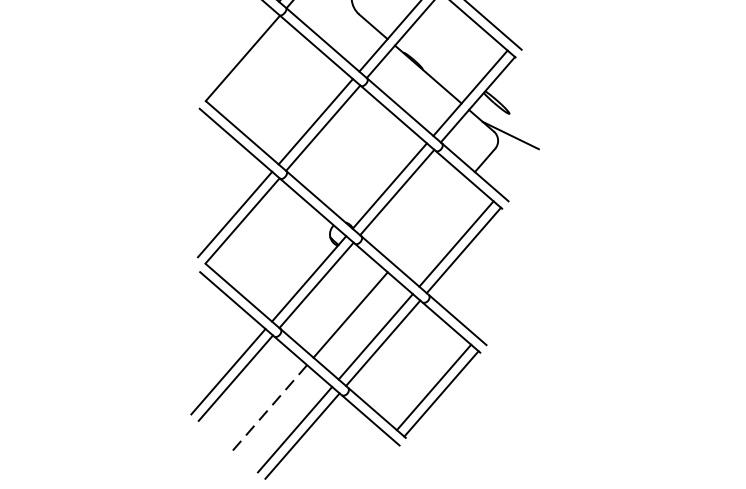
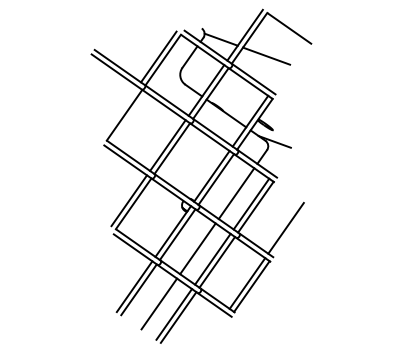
line: (431, 221) -> (236, 193), added
line: (513, 292) -> (285, 227), added
line: (270, 406) -> (159, 303), dashed -> solid

